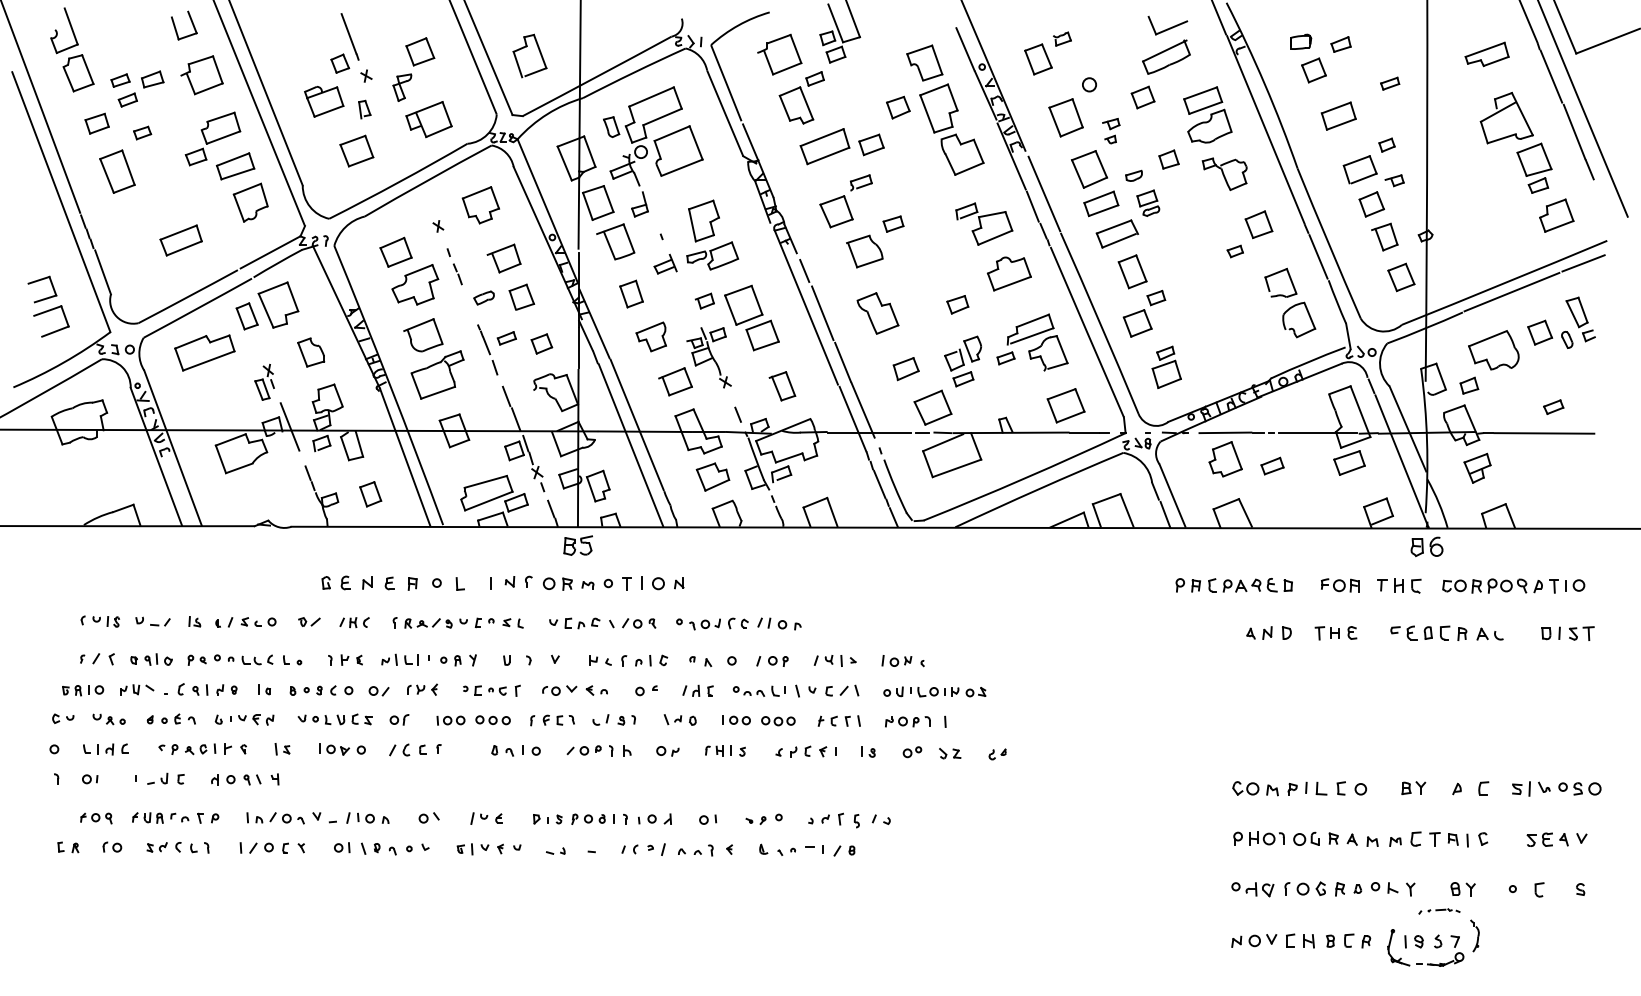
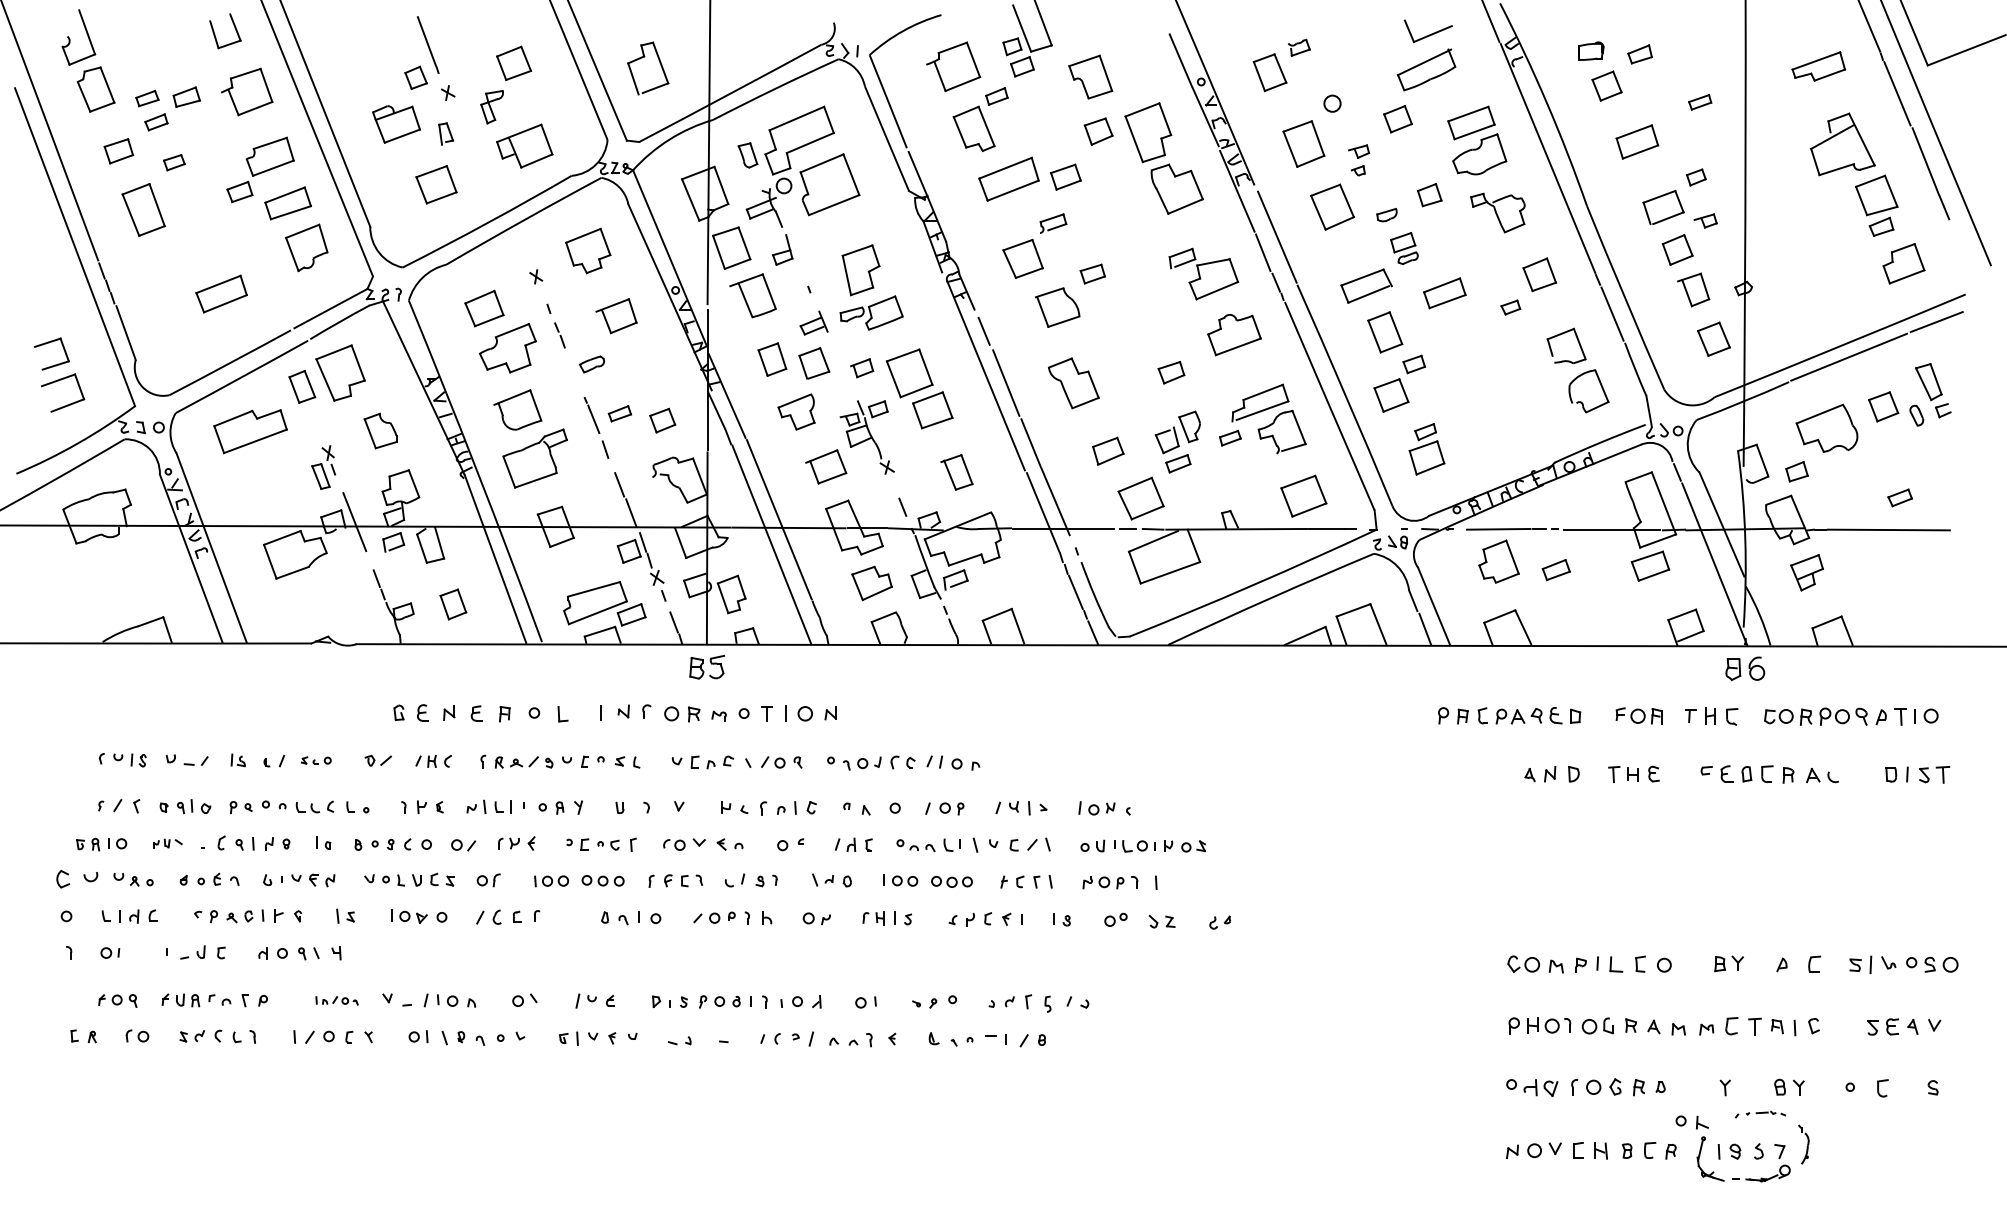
part: (924, 62) -> (1090, 76), moved
part: (1101, 203) -> (1445, 292), moved
part: (521, 296) -> (813, 362), moved
part: (258, 621) -> (316, 760), size x0.7
part: (137, 689) -> (168, 843), size x0.7
part: (63, 718) -> (77, 878), size x1.6
part: (275, 818) -> (336, 1000), size x0.6
part: (1384, 887) -> (1692, 1122), moved

